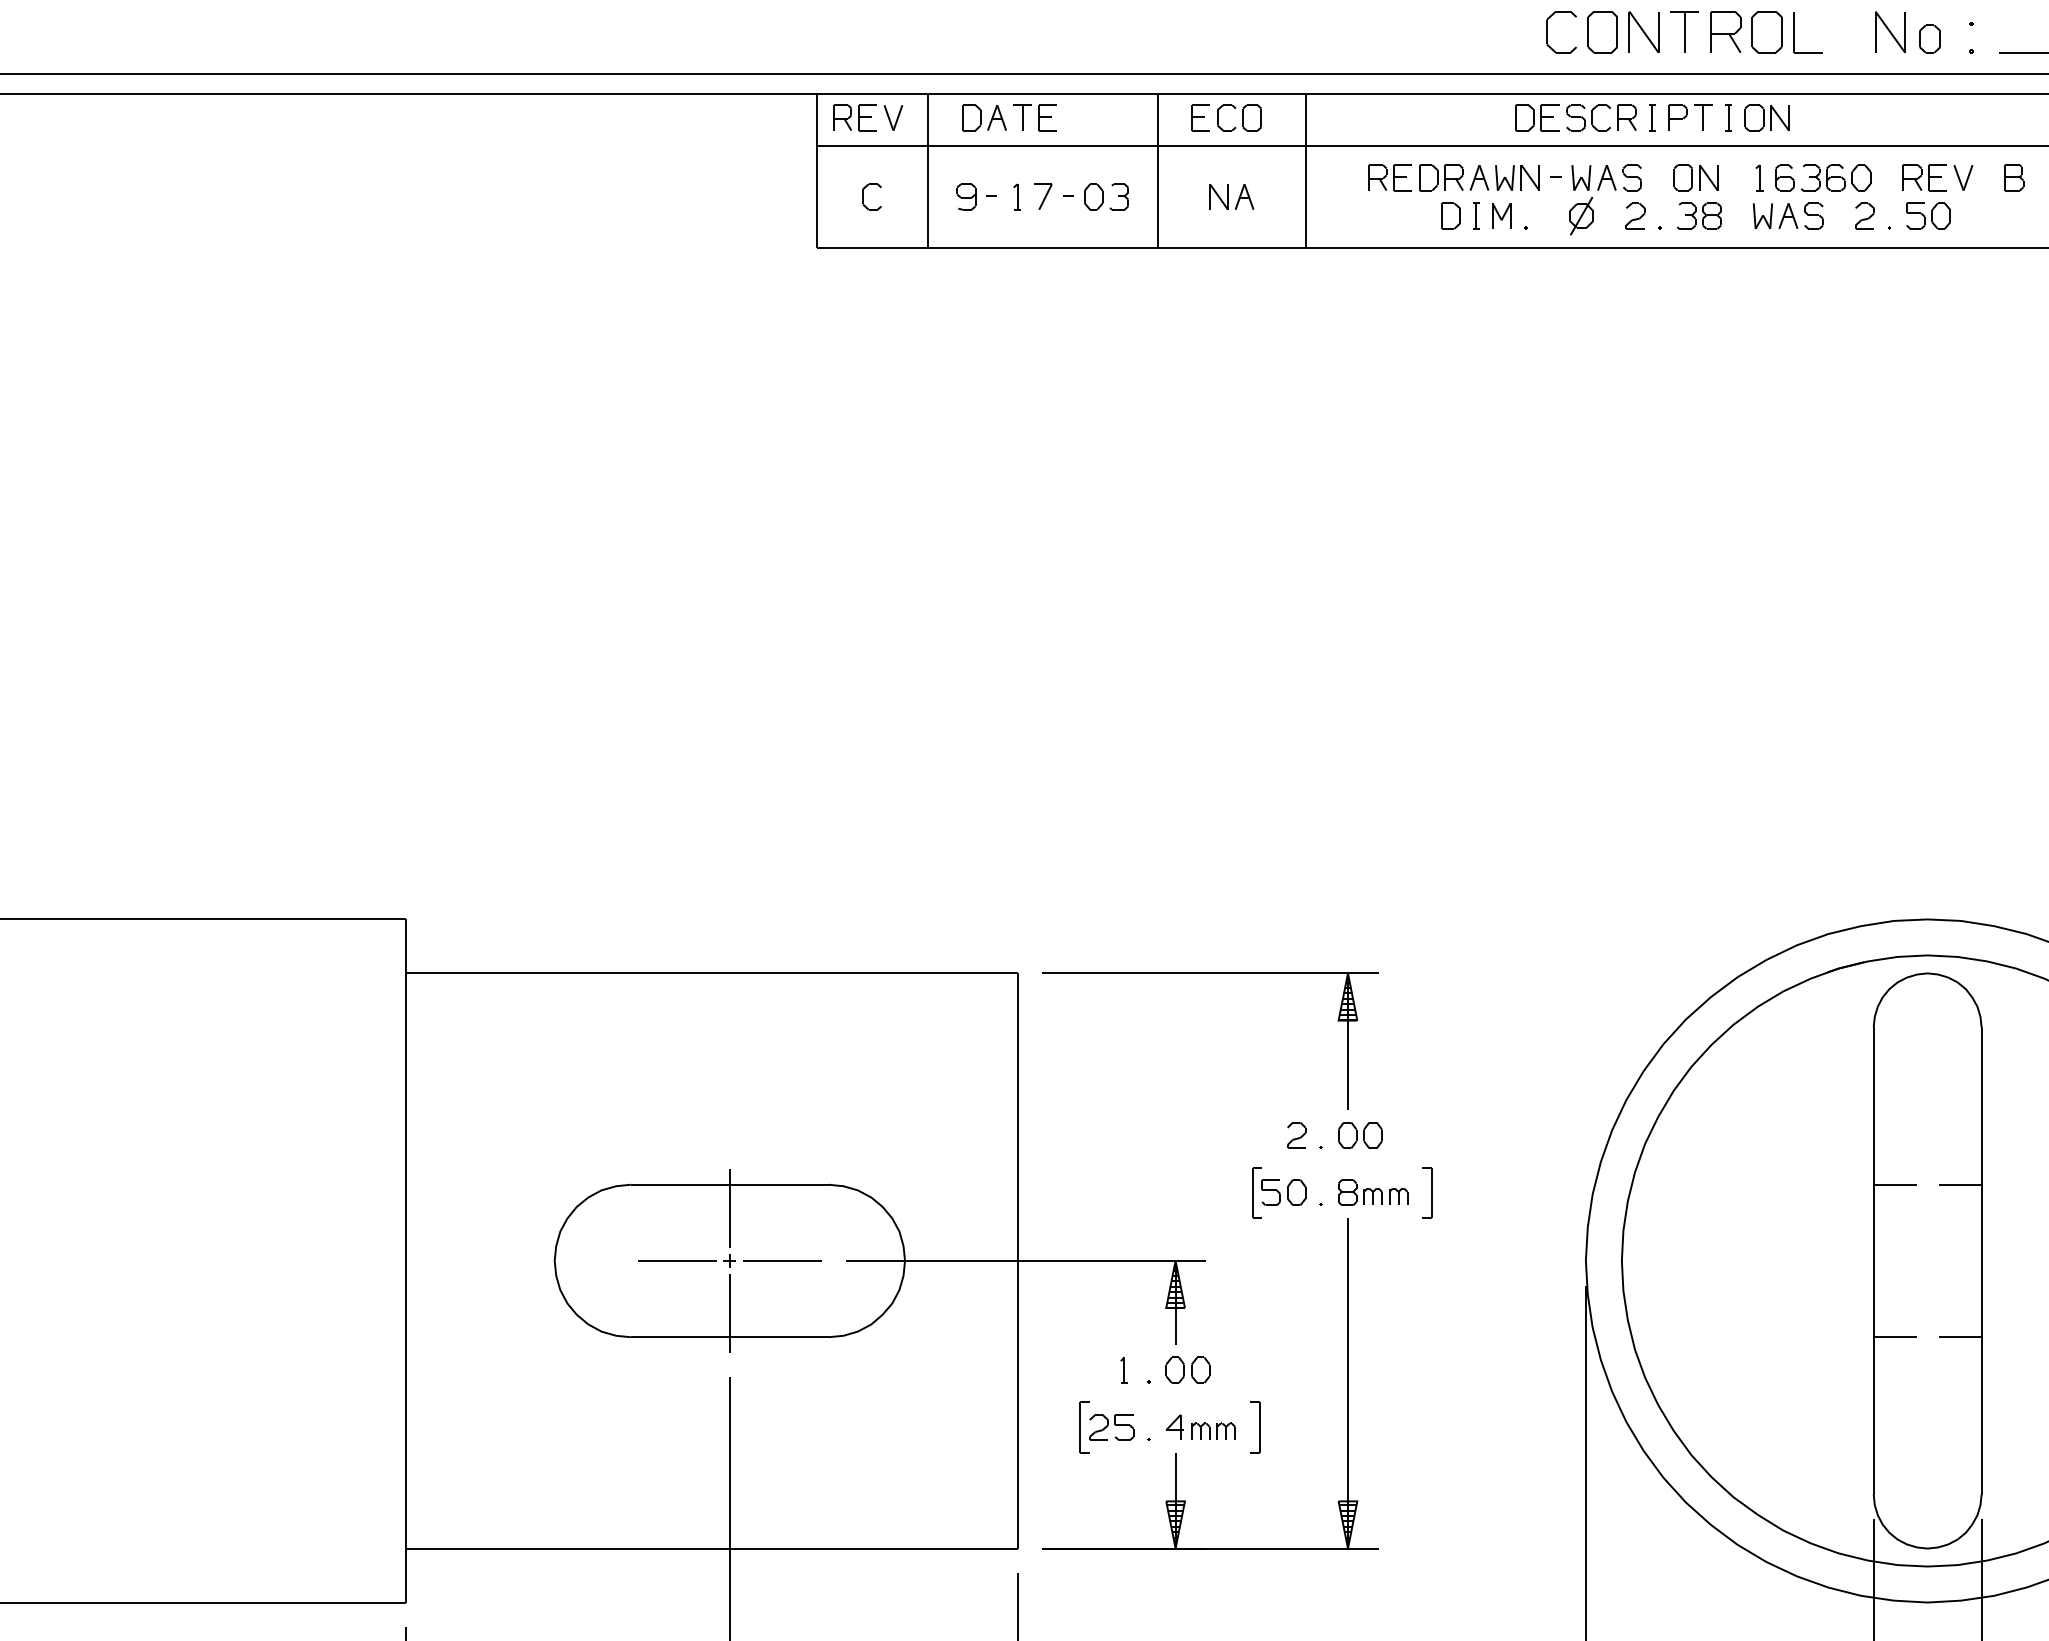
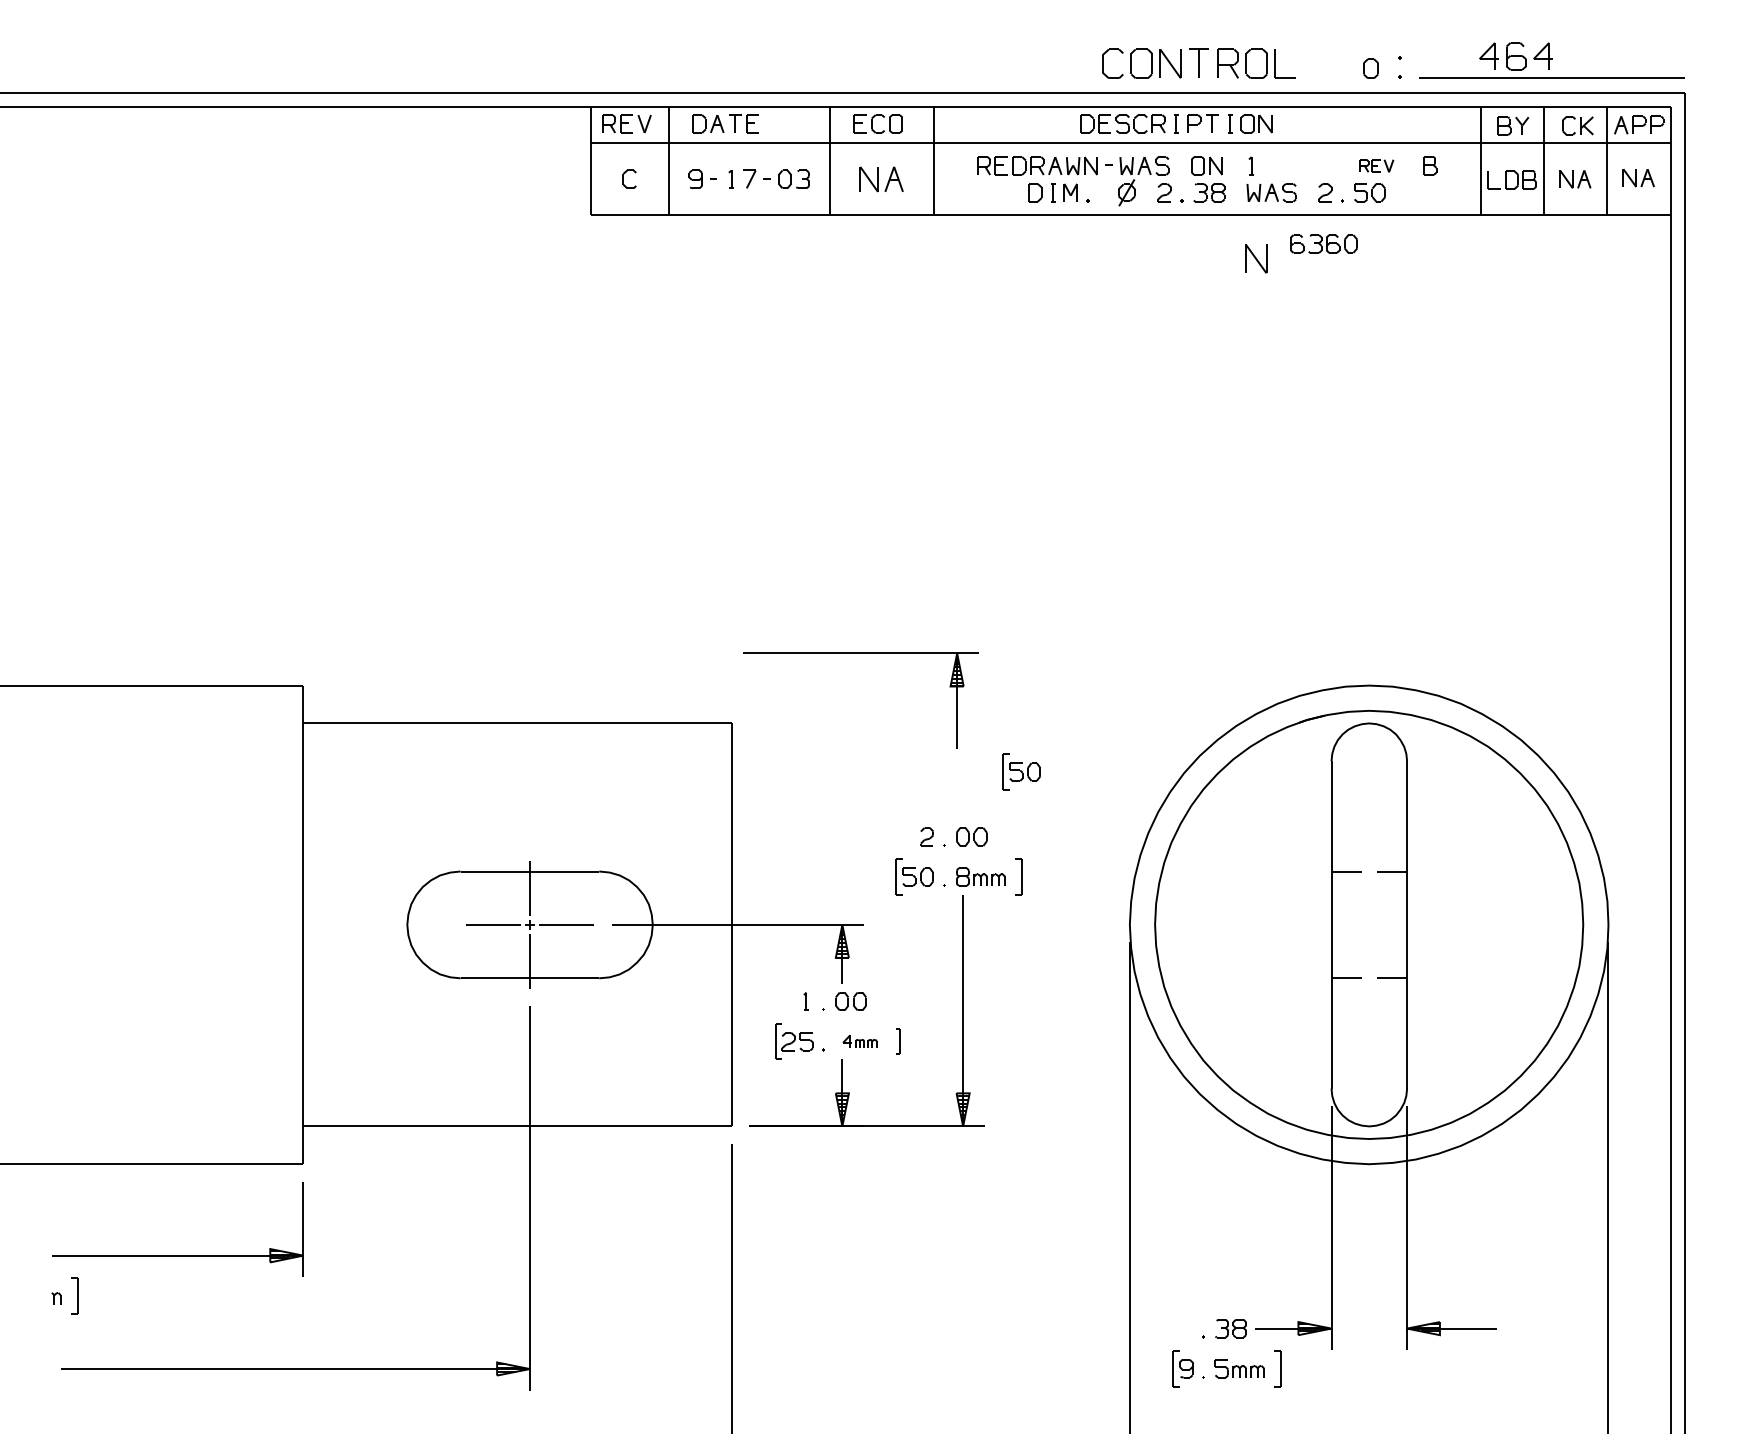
part: (1890, 31) -> (1256, 258), moved
part: (1822, 177) -> (1323, 243), moved
part: (1937, 177) -> (1376, 165), size x0.7
part: (1231, 197) -> (881, 179), size x1.4
part: (1210, 973) -> (860, 653), moved
part: (1431, 1042) -> (1021, 771), added
part: (1200, 1427) -> (859, 1041), size x0.7
part: (1255, 1427) -> (898, 1041), size x0.7

